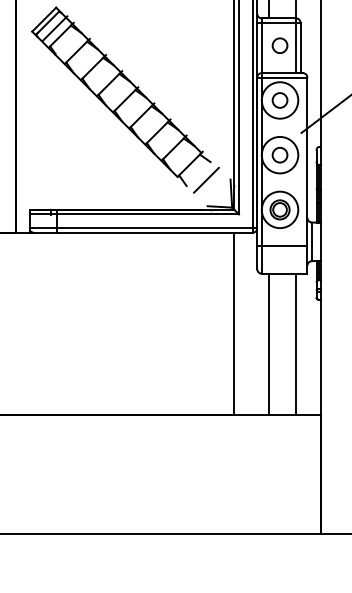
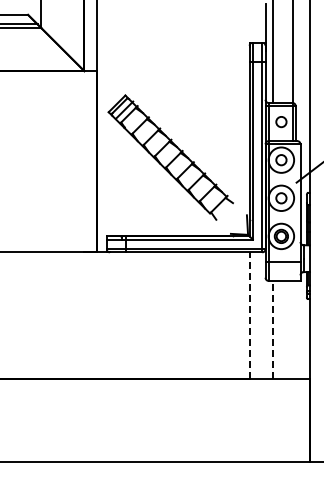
line: (205, 179) -> (229, 215), removed
line: (234, 323) -> (249, 315), solid -> dashed
line: (268, 343) -> (273, 329), solid -> dashed
line: (295, 343) -> (292, 329), removed

